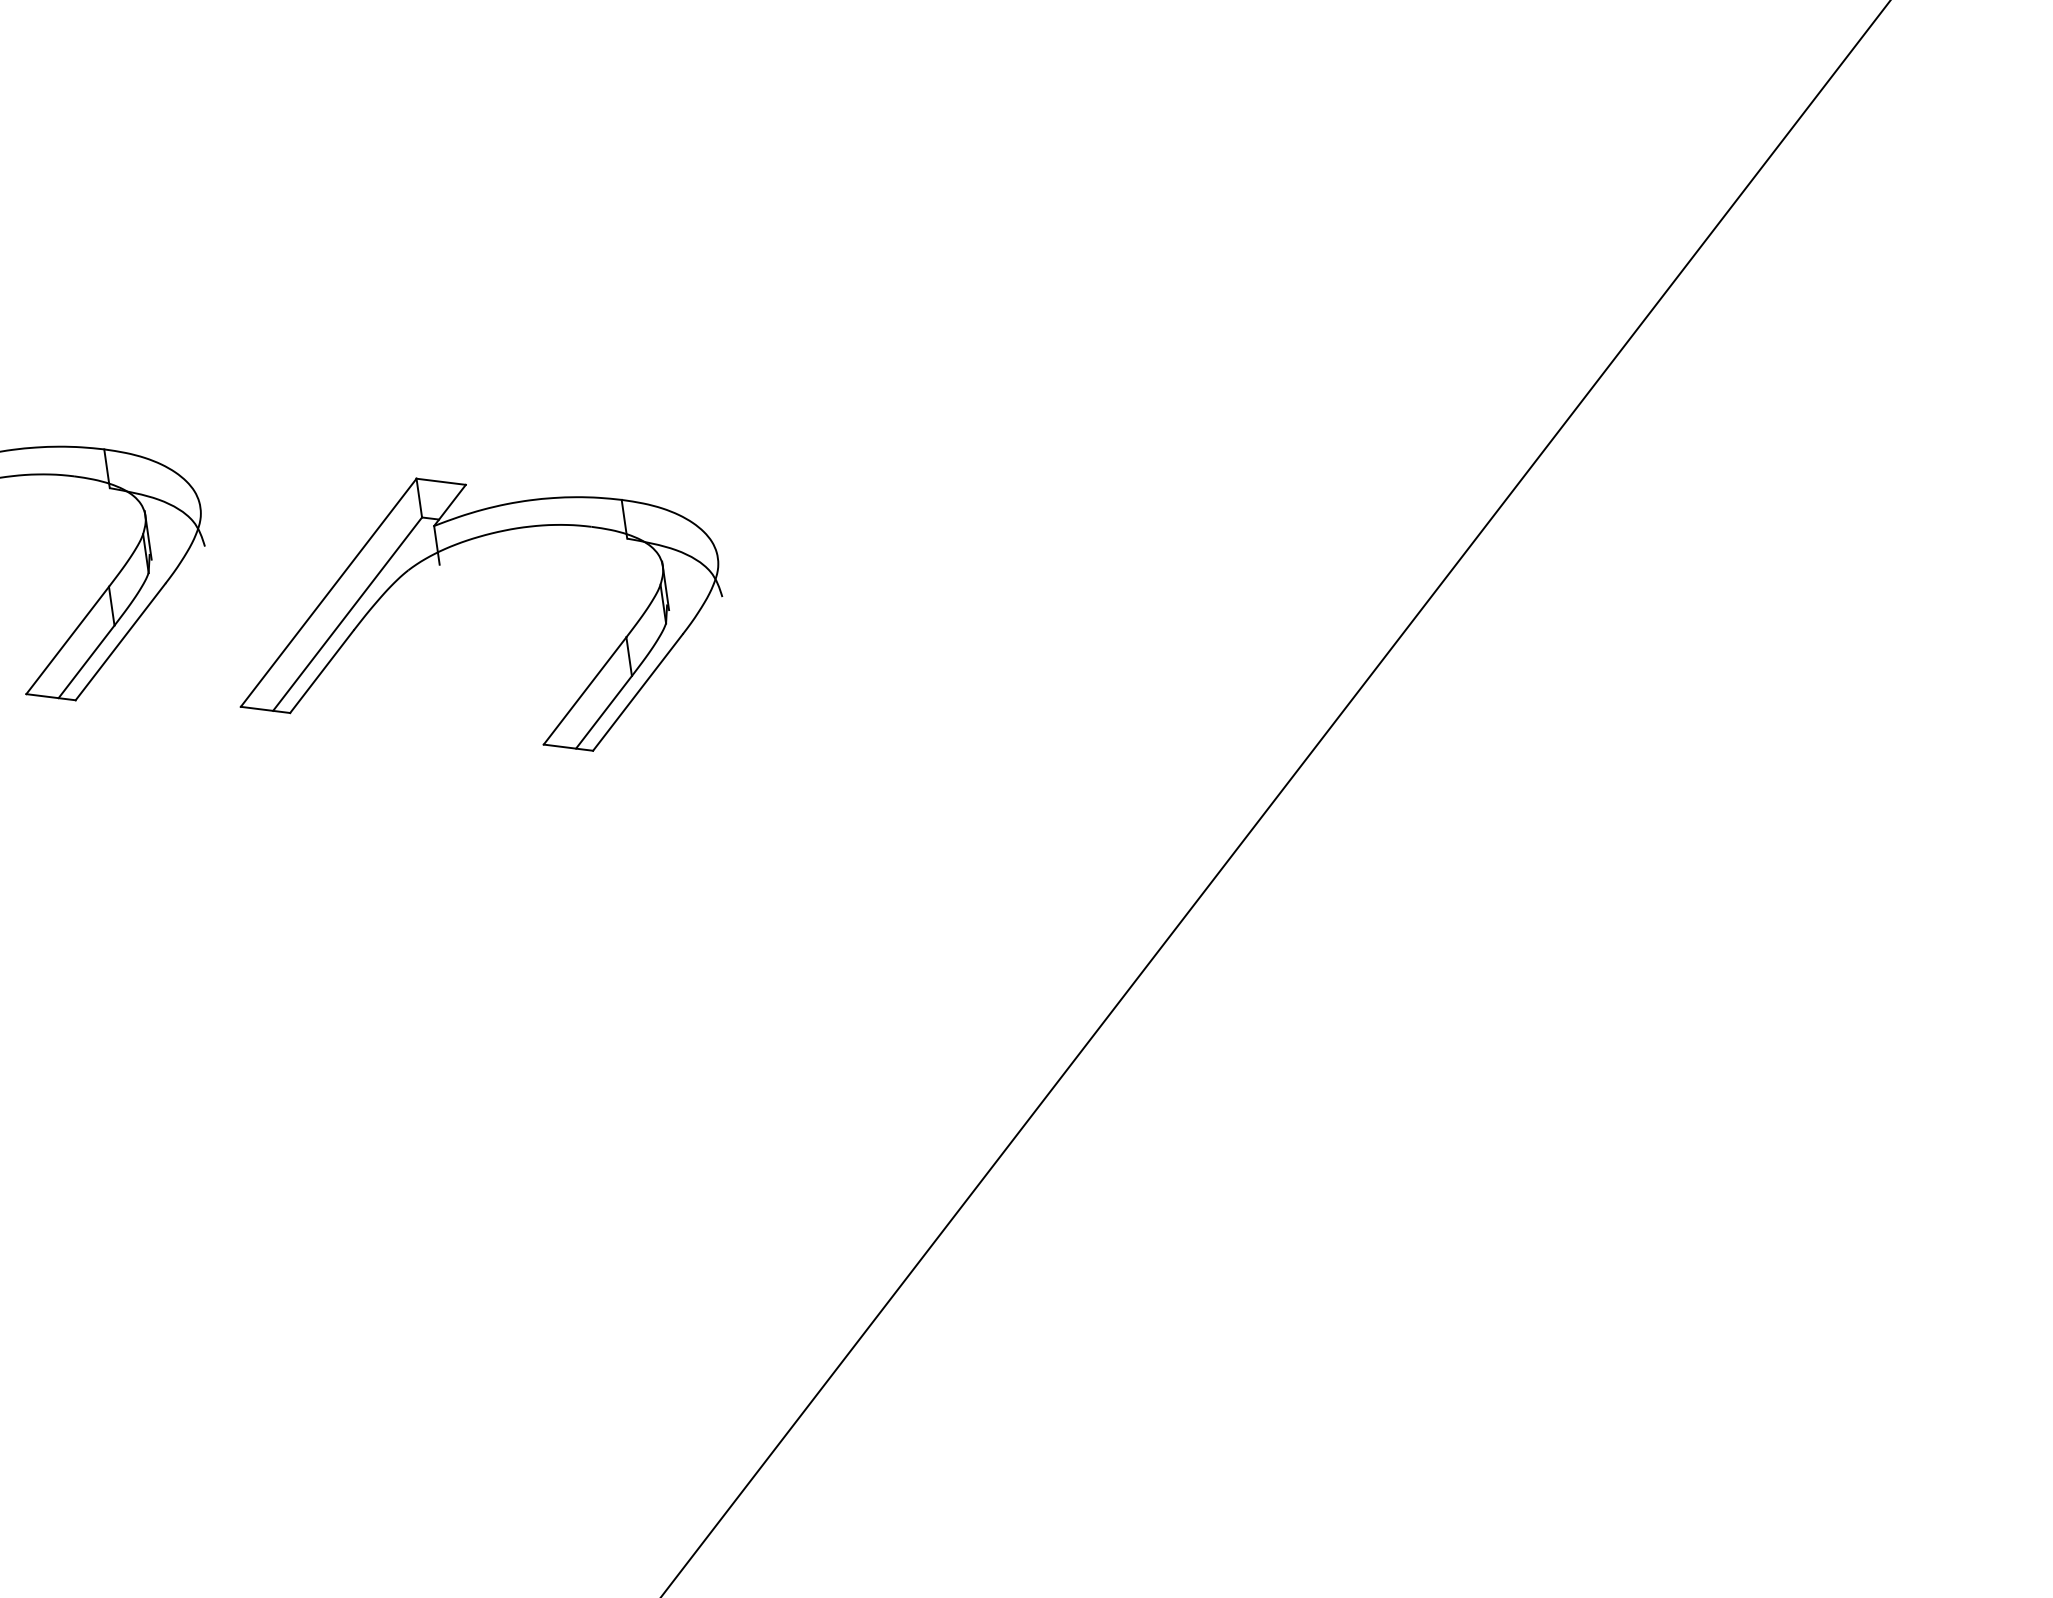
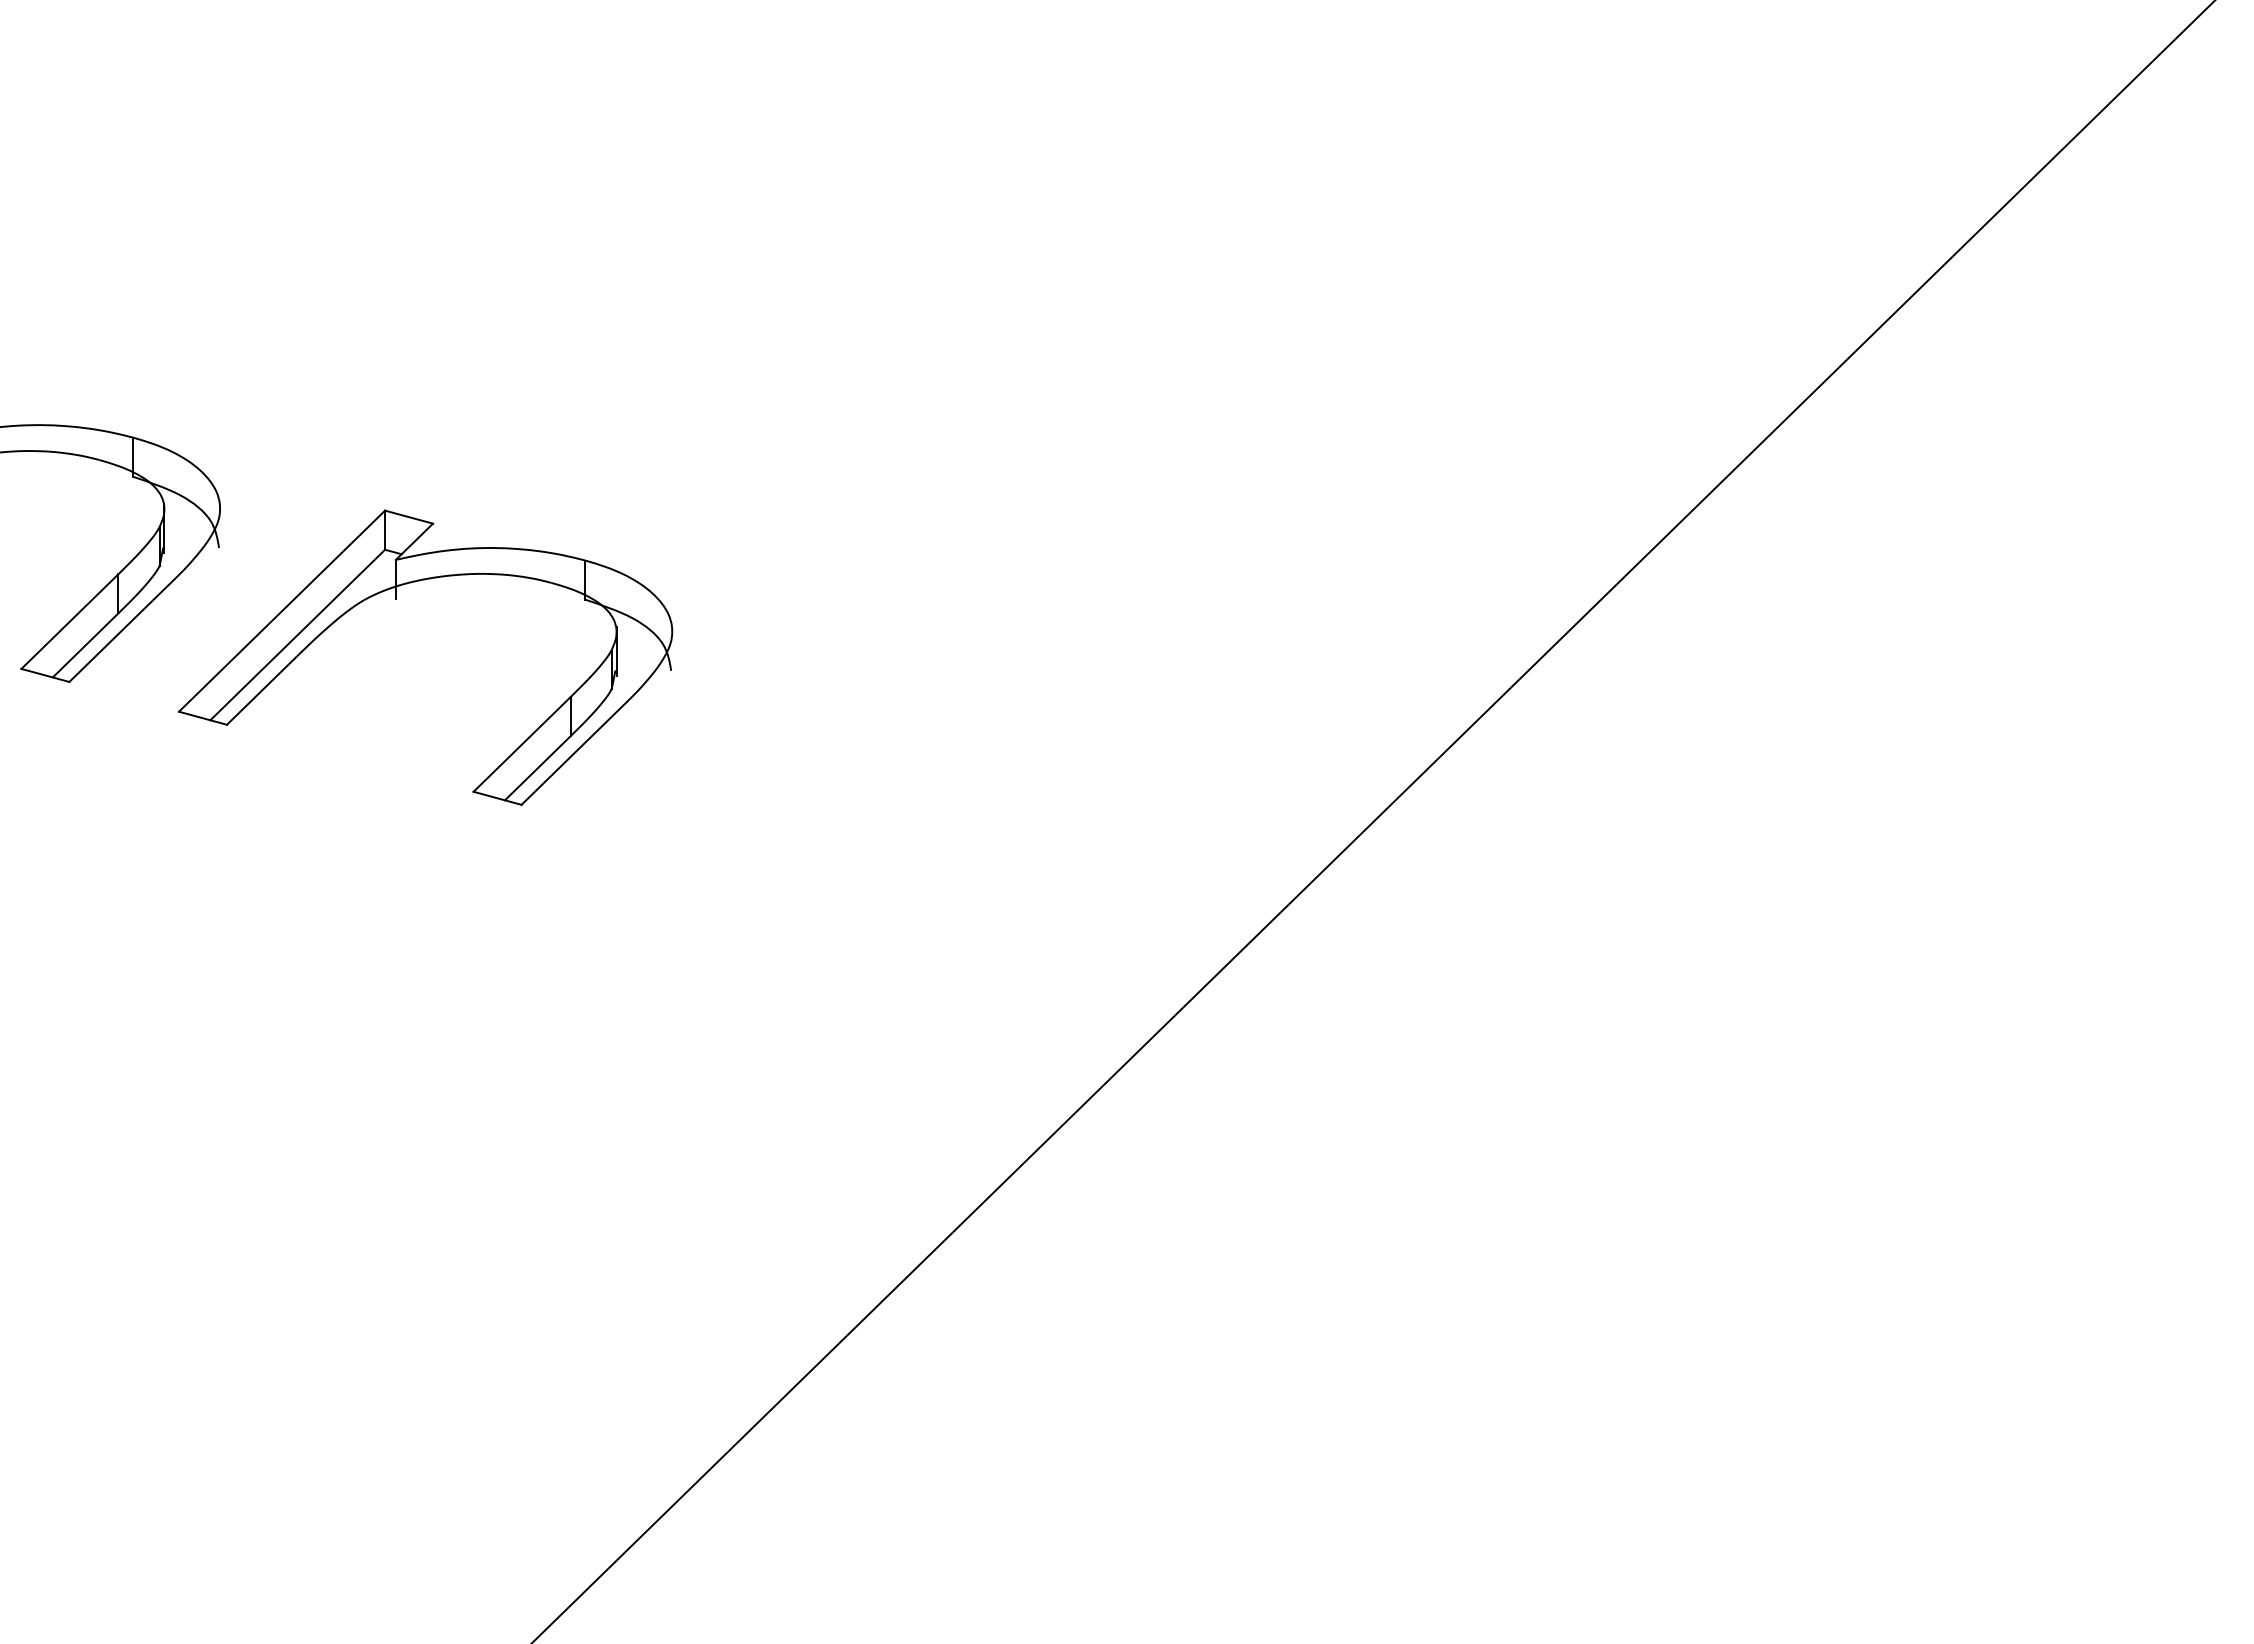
part: (440, 565) -> (396, 599), moved

